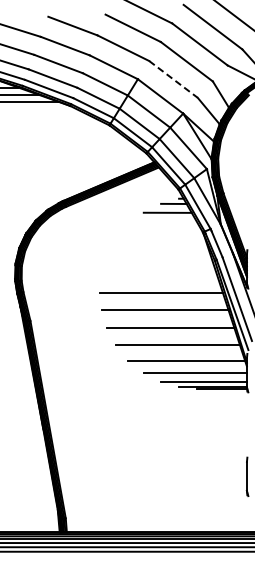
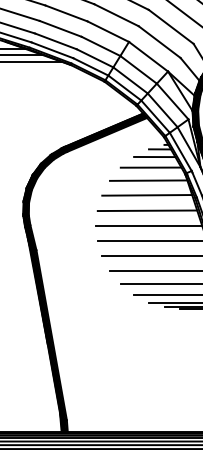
line: (173, 79) -> (159, 42), dashed -> solid
line: (163, 225) -> (151, 167), added
line: (160, 239) -> (148, 180), added
line: (158, 256) -> (146, 194), added
line: (159, 274) -> (147, 210), added

